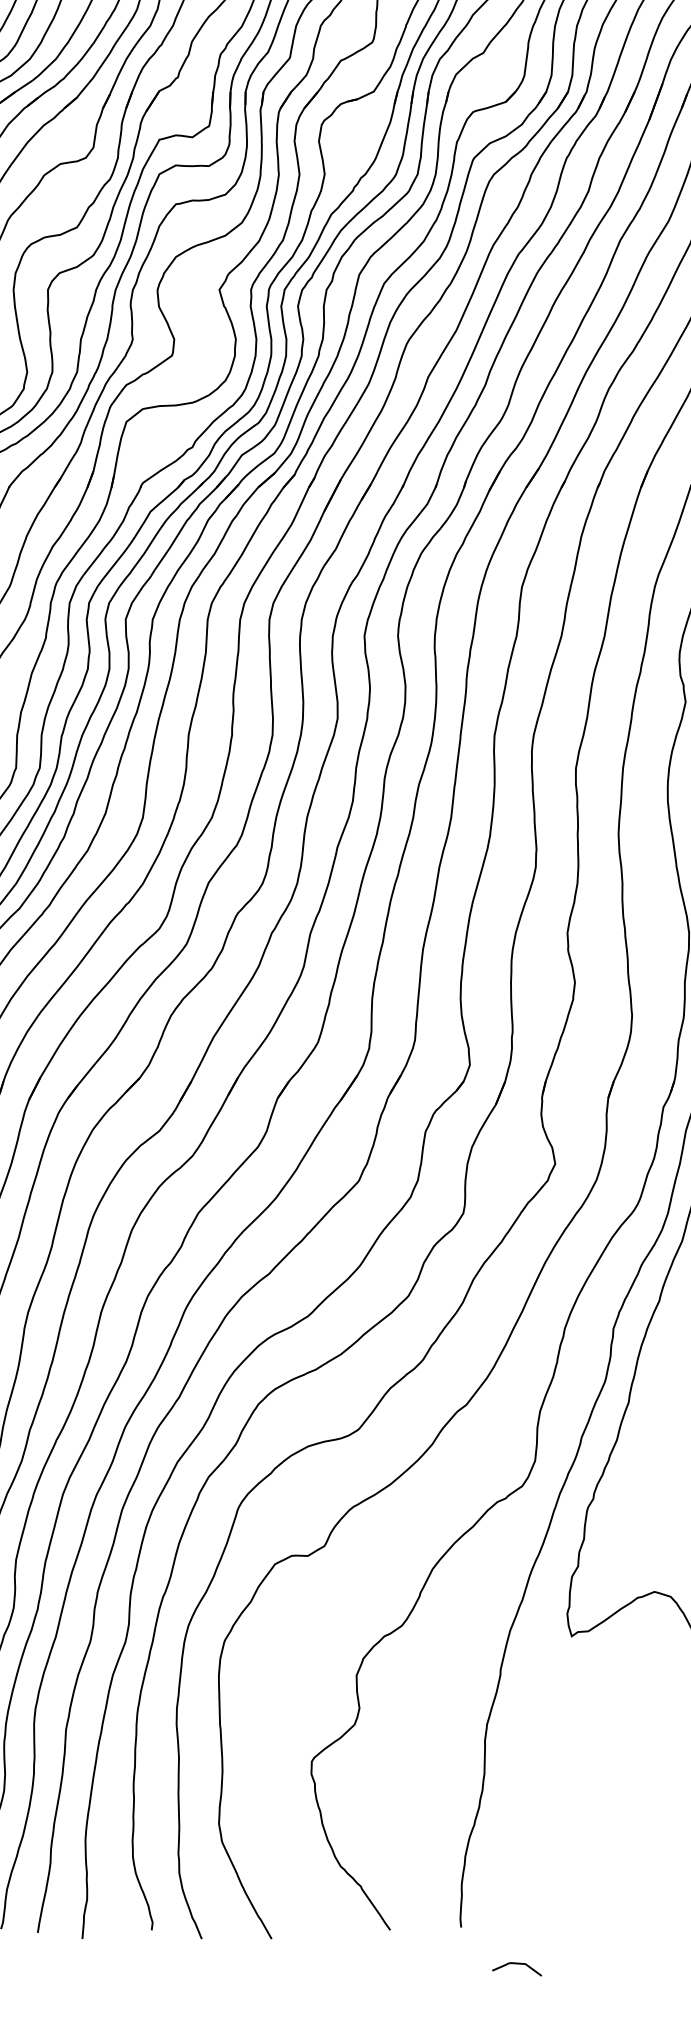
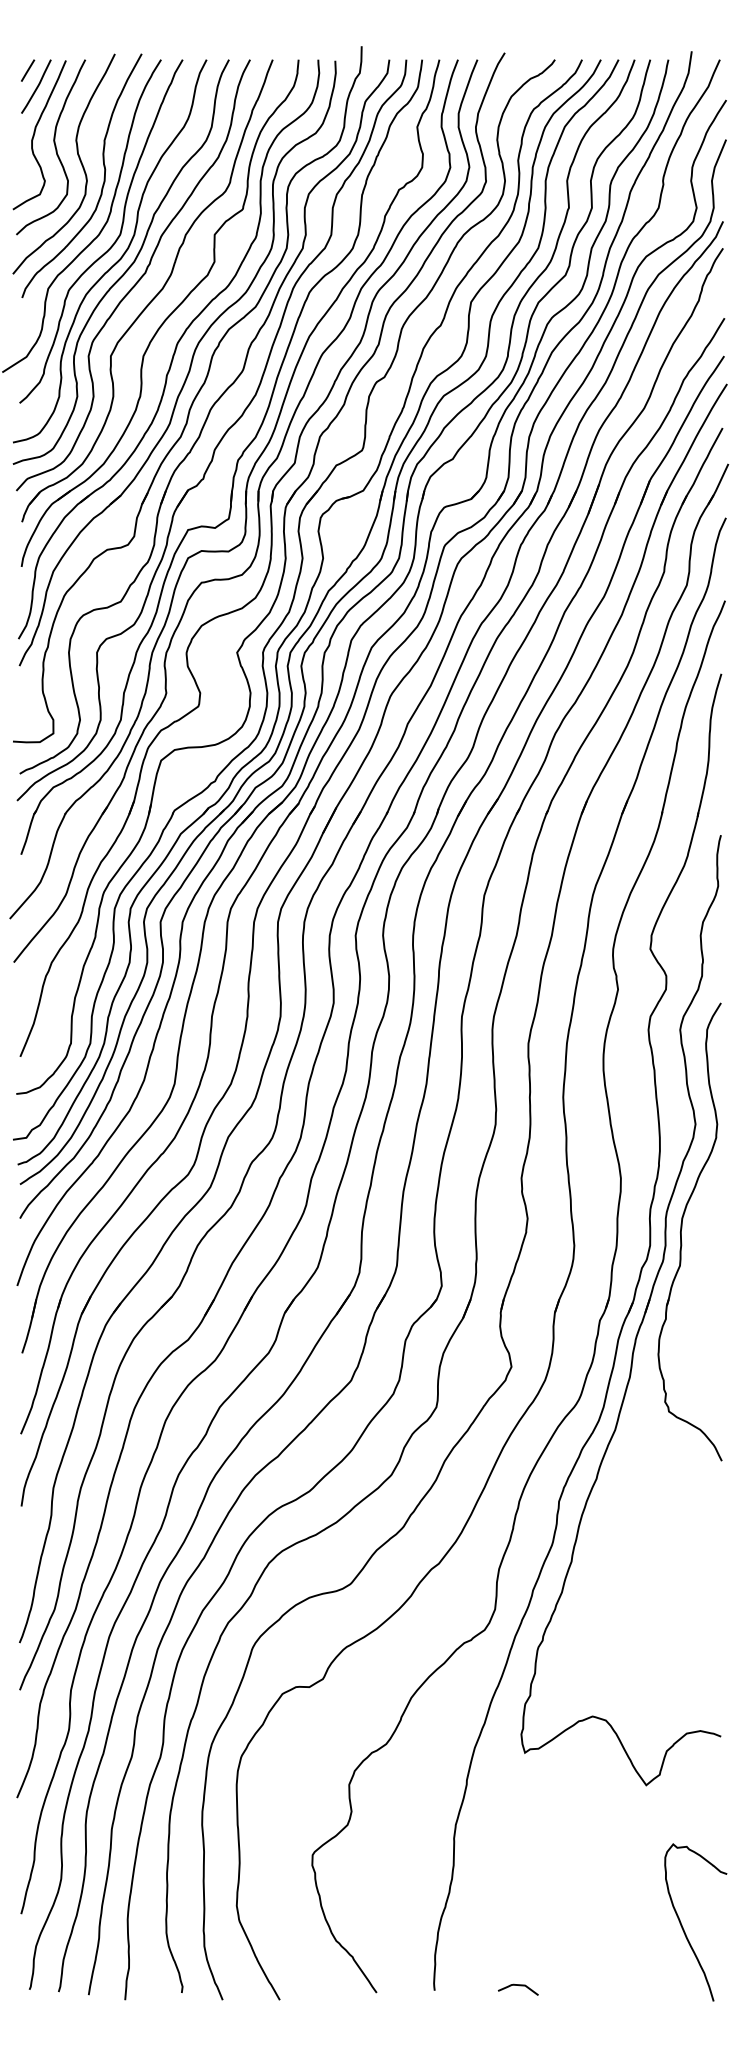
curve: (518, 1965) -> (519, 1986), moved

